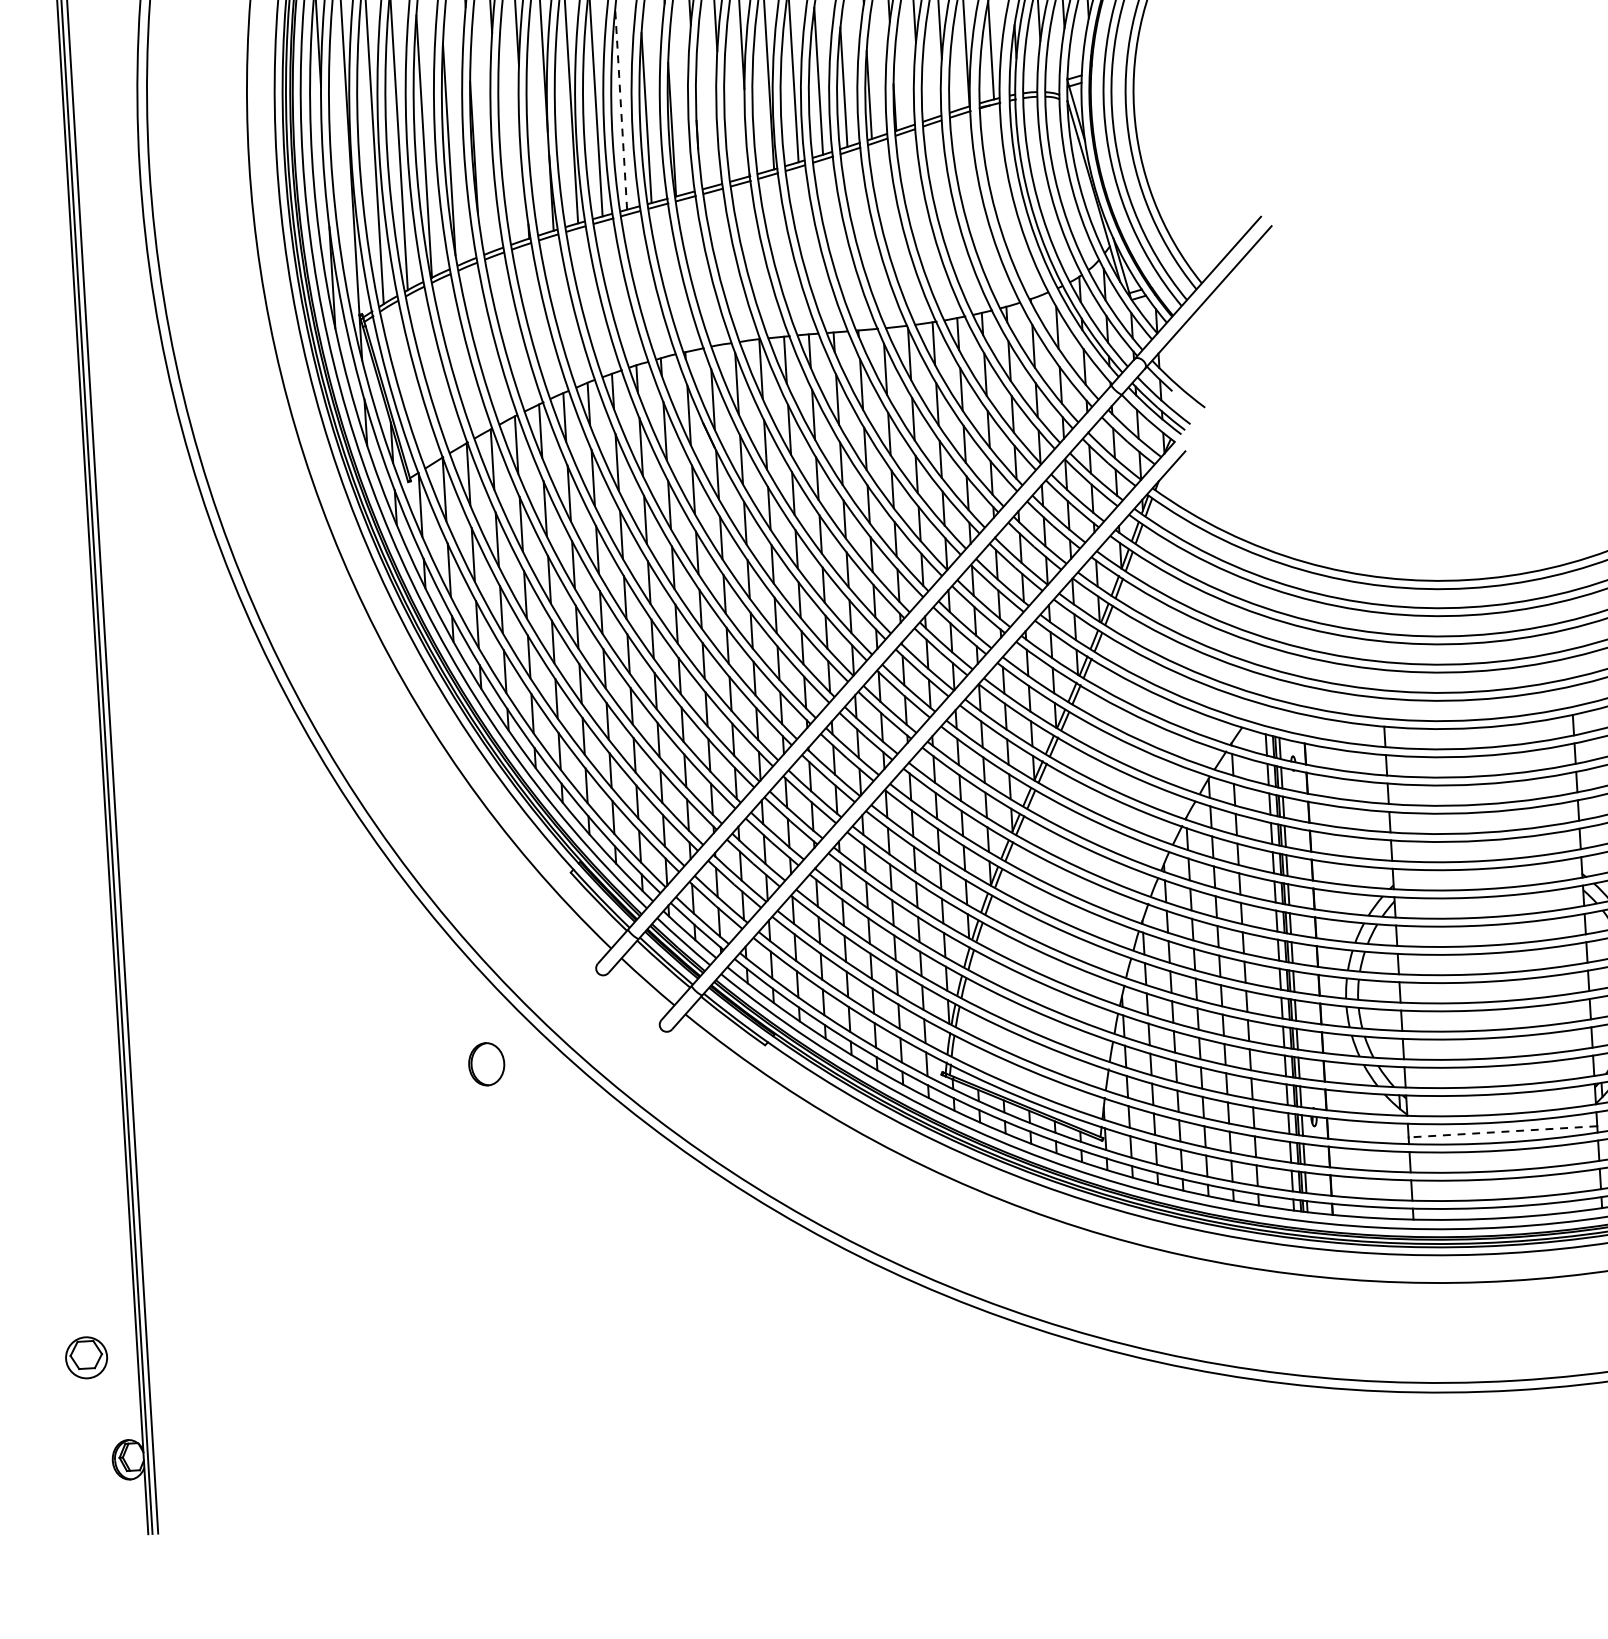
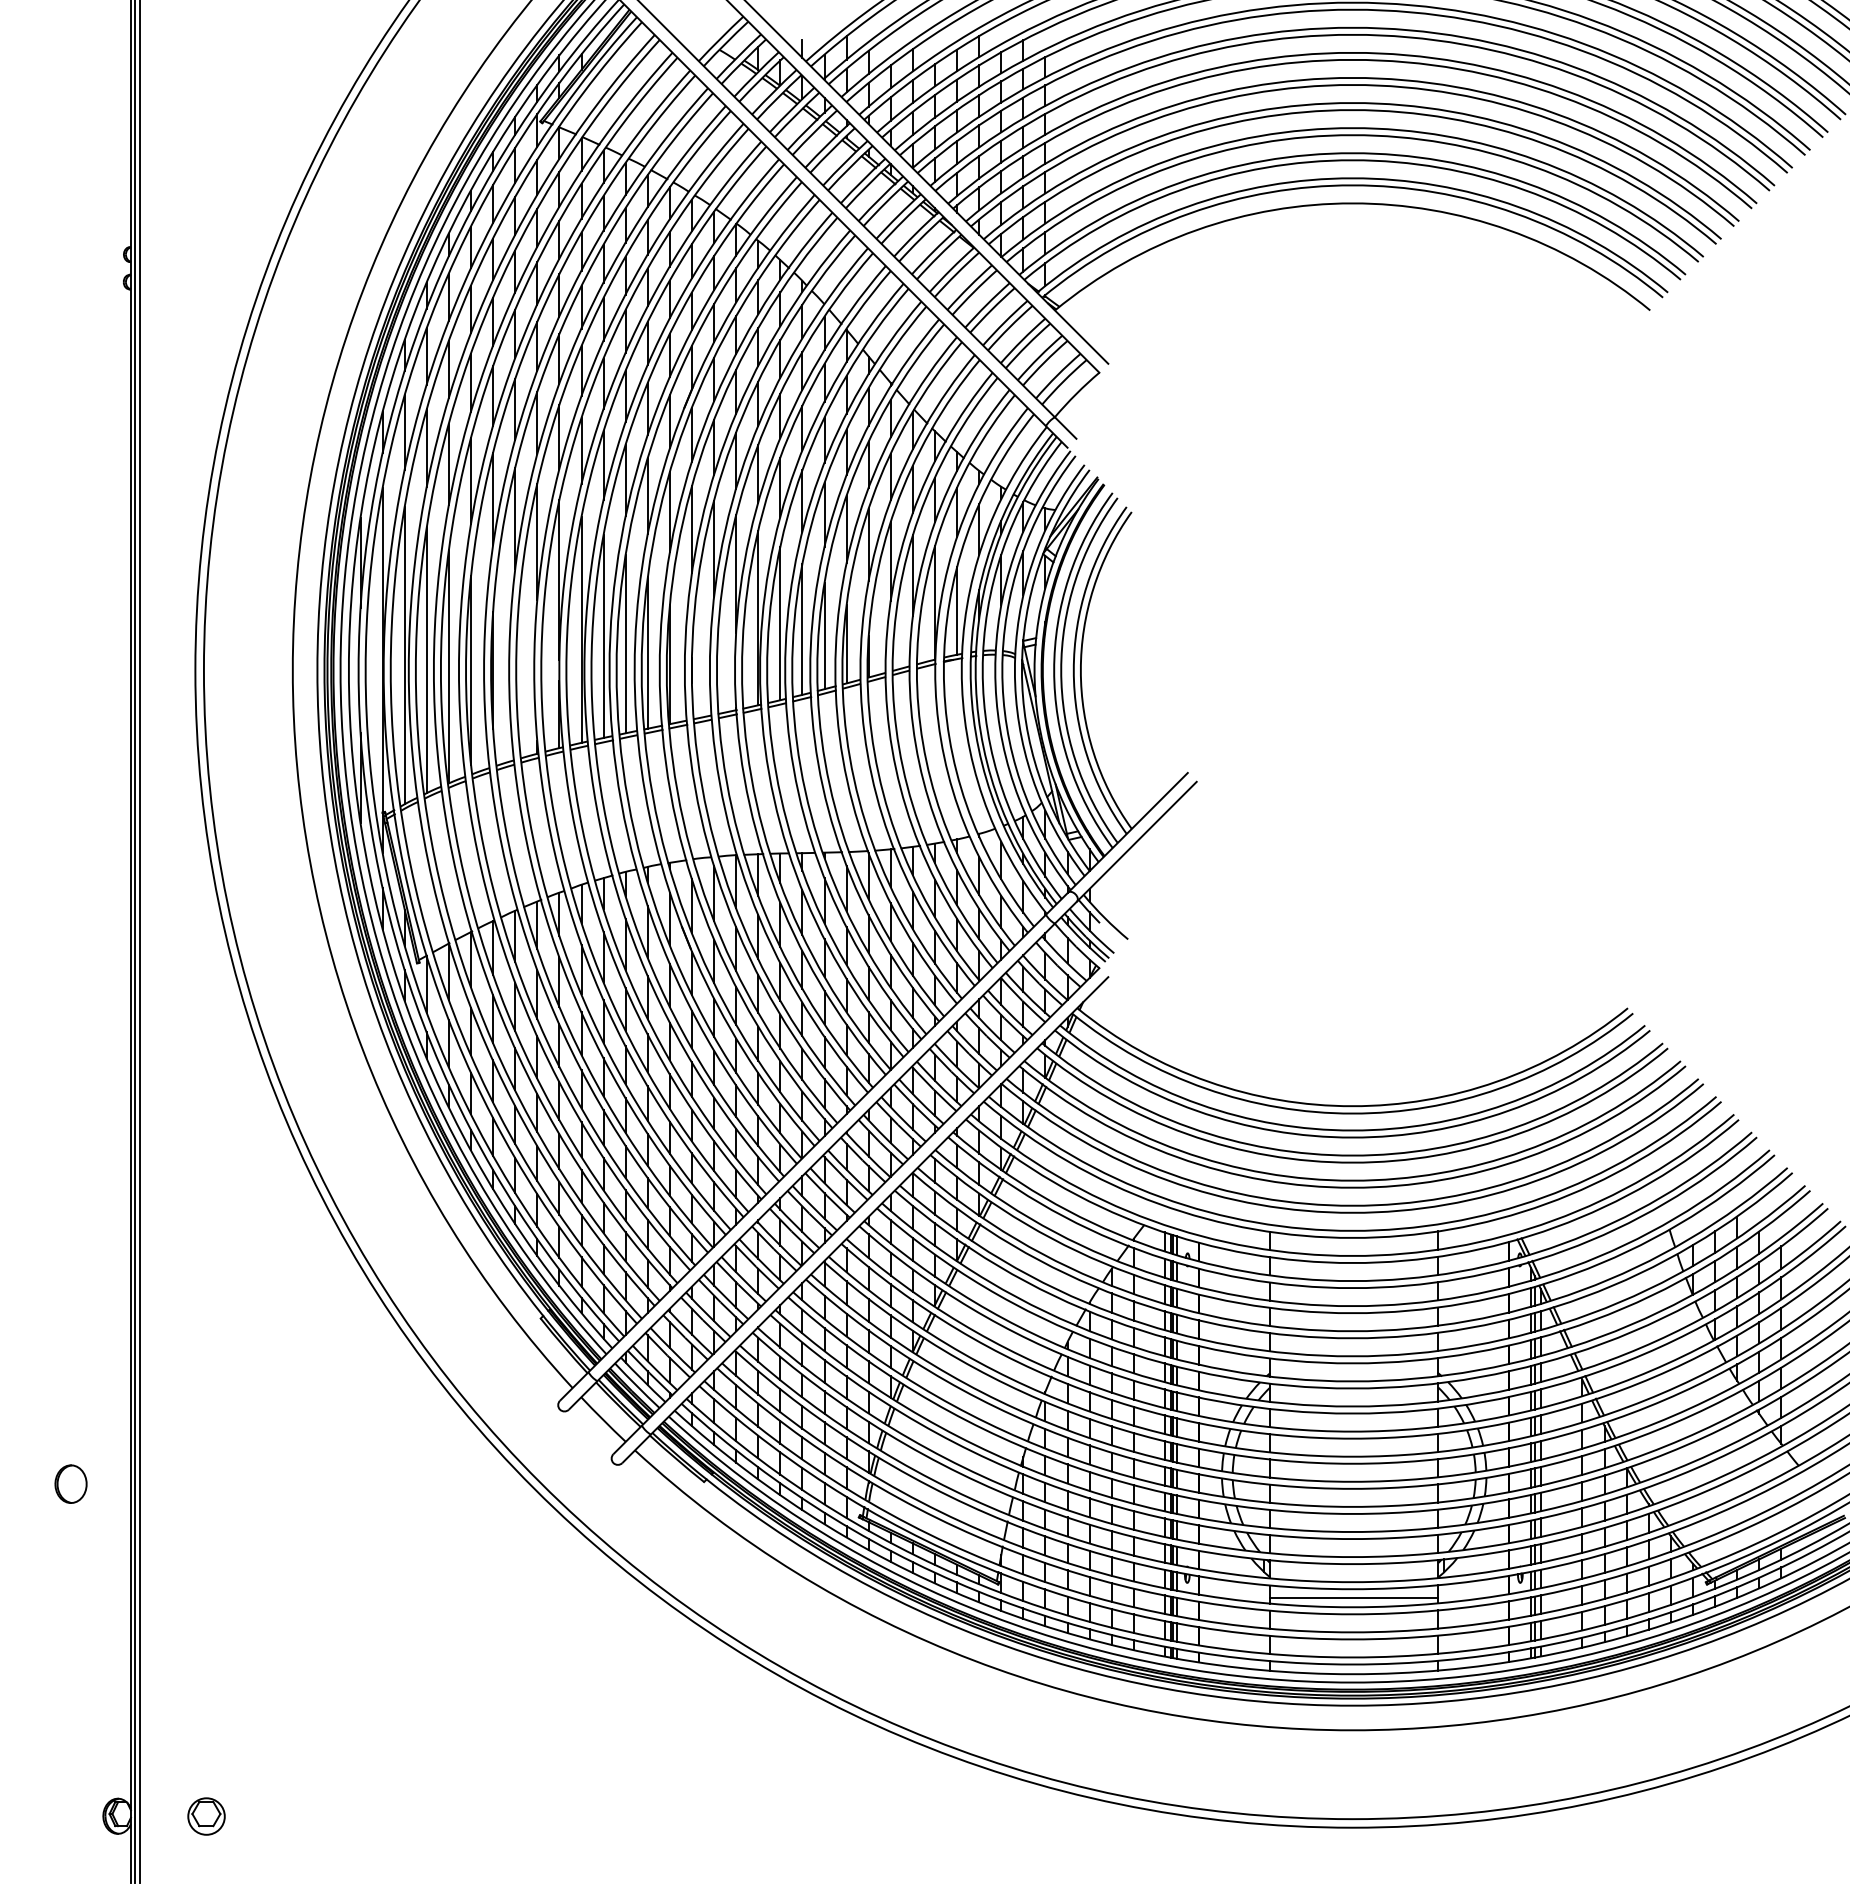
line: (620, 108) -> (625, 643), dashed -> solid
part: (486, 1063) -> (70, 1483), moved
line: (1503, 1131) -> (1354, 1597), dashed -> solid
part: (86, 1357) -> (206, 1816), moved

